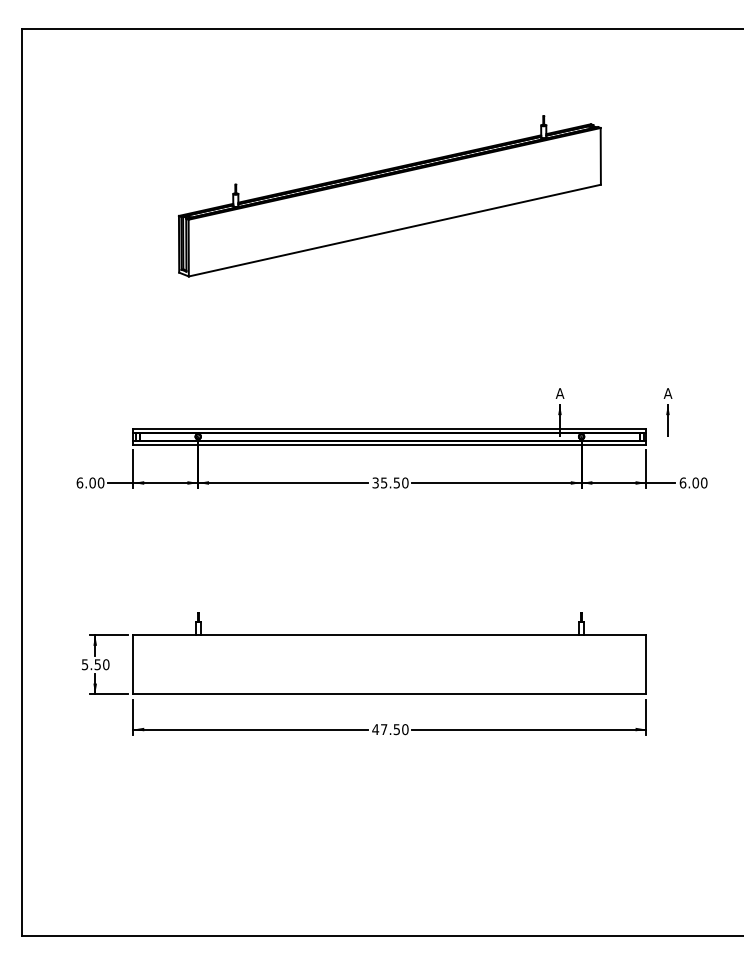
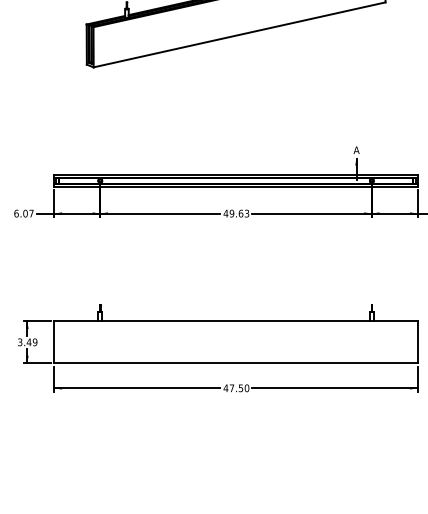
text: (100, 482) -> (31, 213), 6.00 -> 6.07
text: (390, 482) -> (236, 213), 35.50 -> 49.63
text: (95, 664) -> (27, 342), 5.50 -> 3.49

